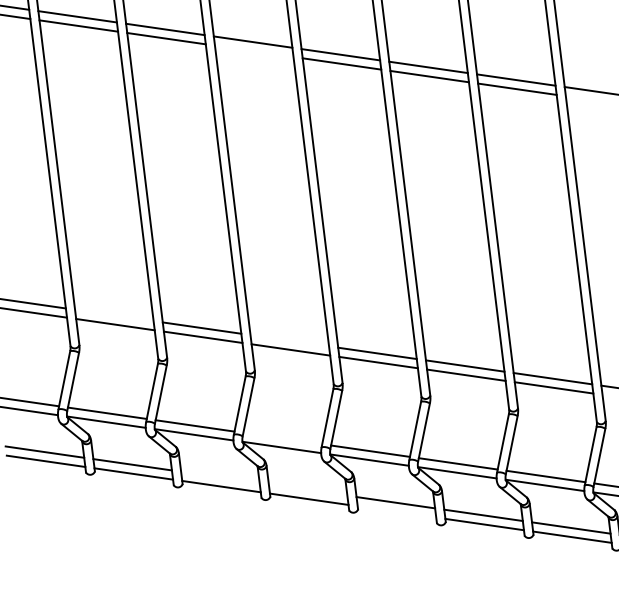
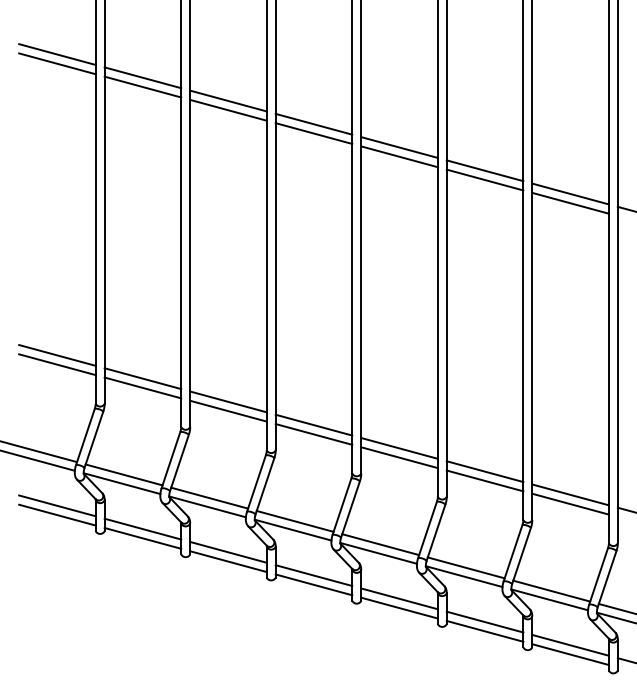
line: (253, 51) -> (313, 133), added
line: (113, 315) -> (142, 378), added
line: (289, 340) -> (313, 424), added
line: (282, 437) -> (294, 520), added
line: (220, 476) -> (228, 551), added
line: (307, 490) -> (313, 575), added
line: (396, 511) -> (399, 607), added

